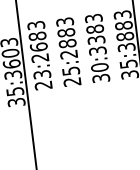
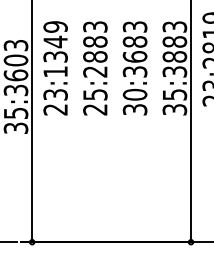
text: (96, 39) -> (134, 56), 30:3383 -> 30:3683
text: (38, 41) -> (55, 49), 23:2683 -> 23:1349

